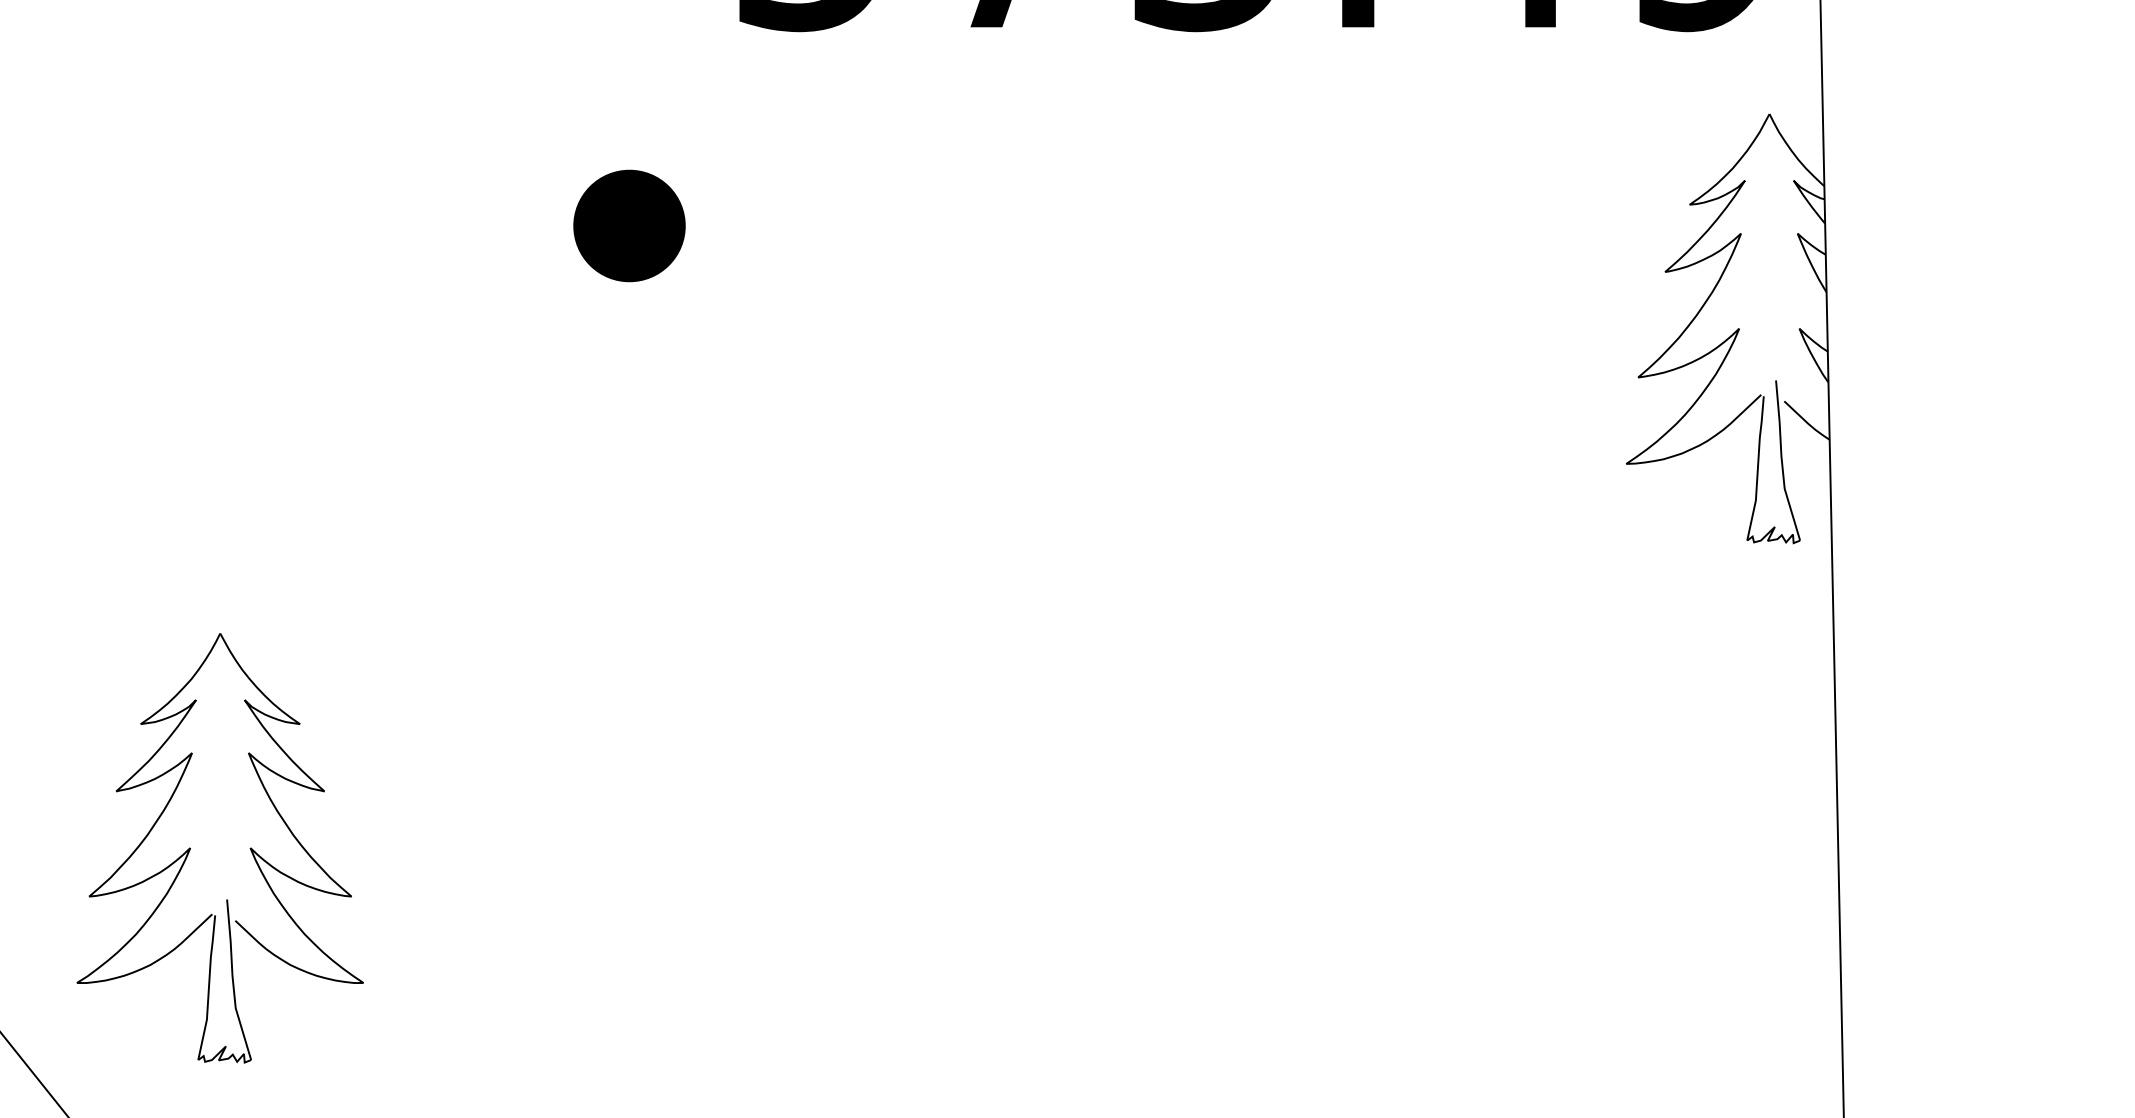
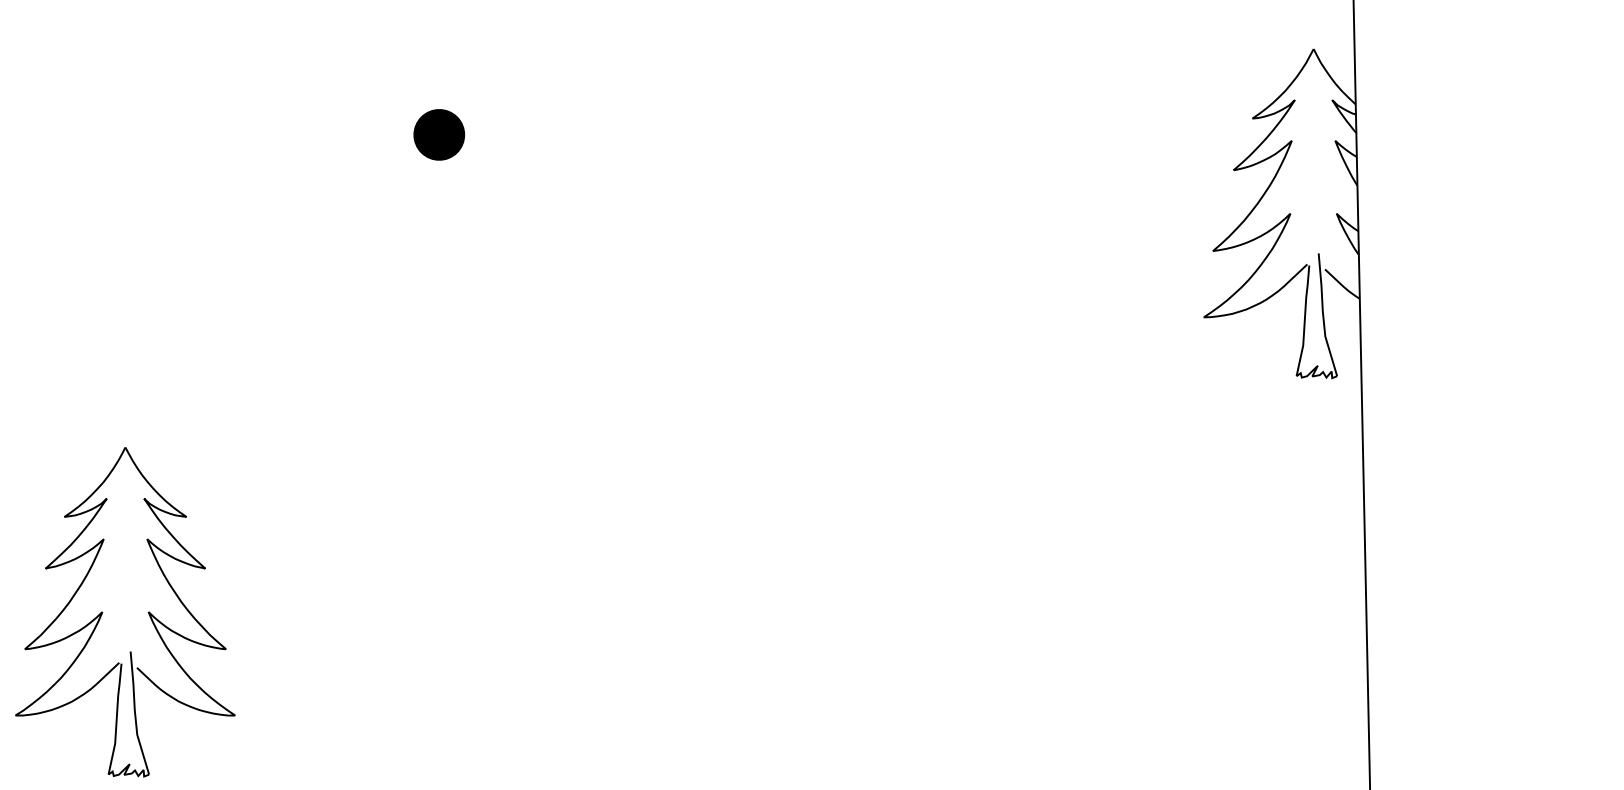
part: (629, 225) -> (439, 134), size x0.6

